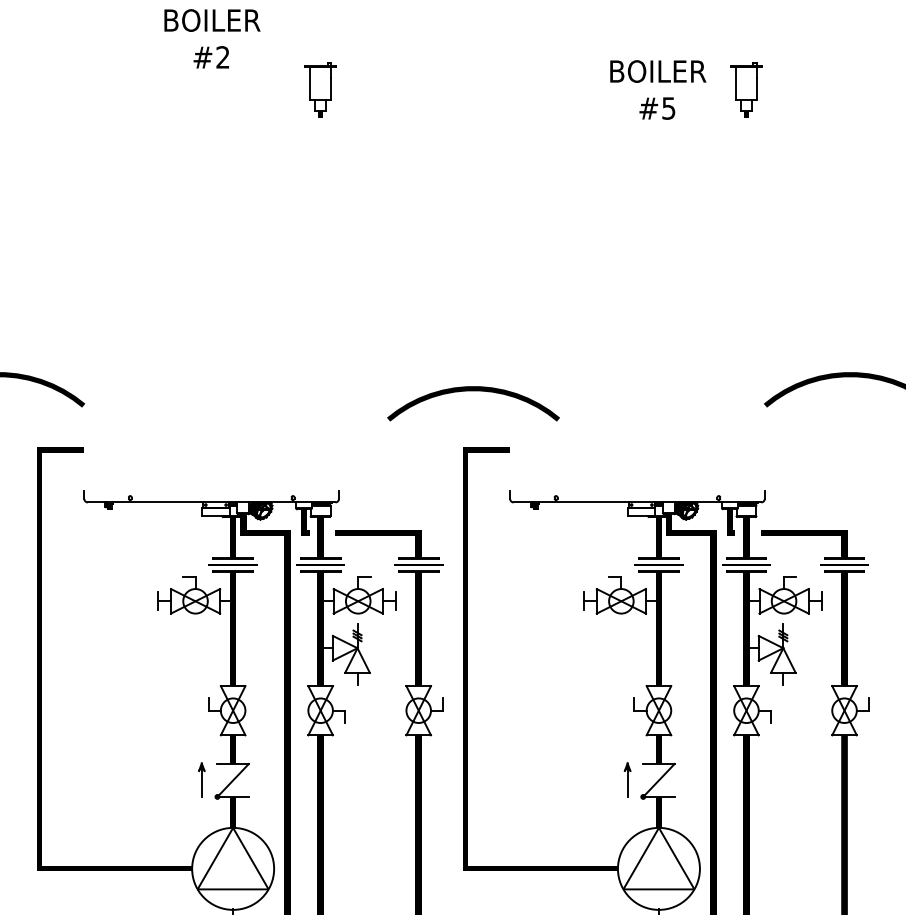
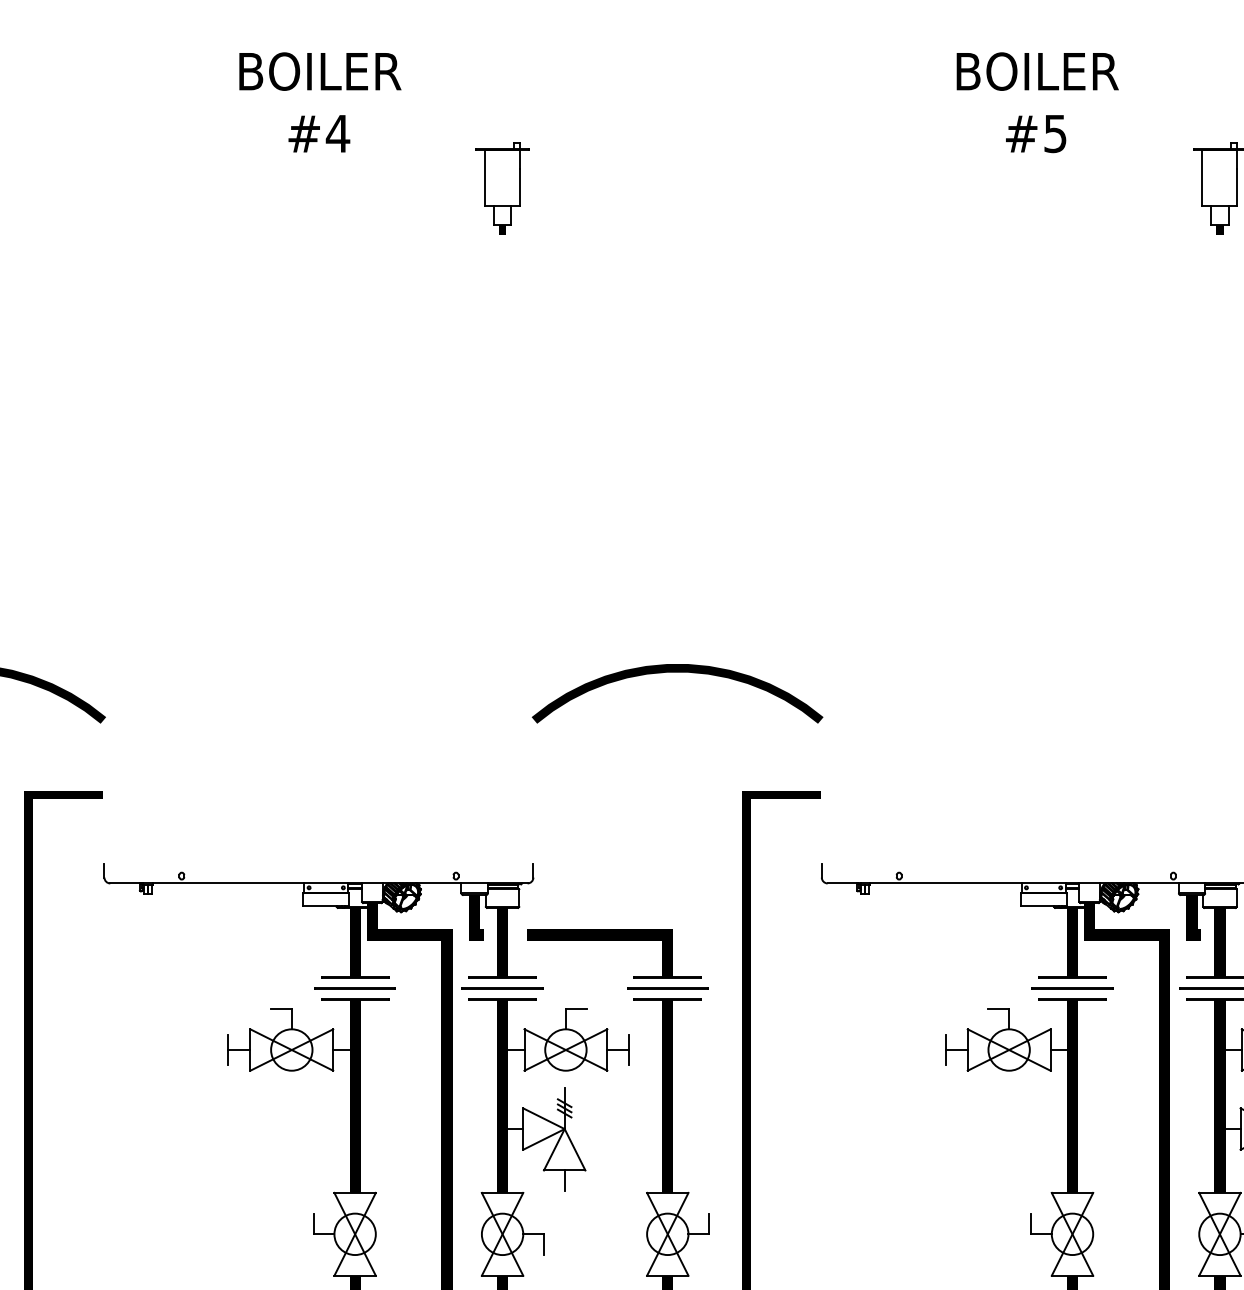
text: (222, 57) -> (337, 133), #2 -> #4
text: (658, 89) -> (1038, 101), moved
curve: (473, 391) -> (677, 672), moved

